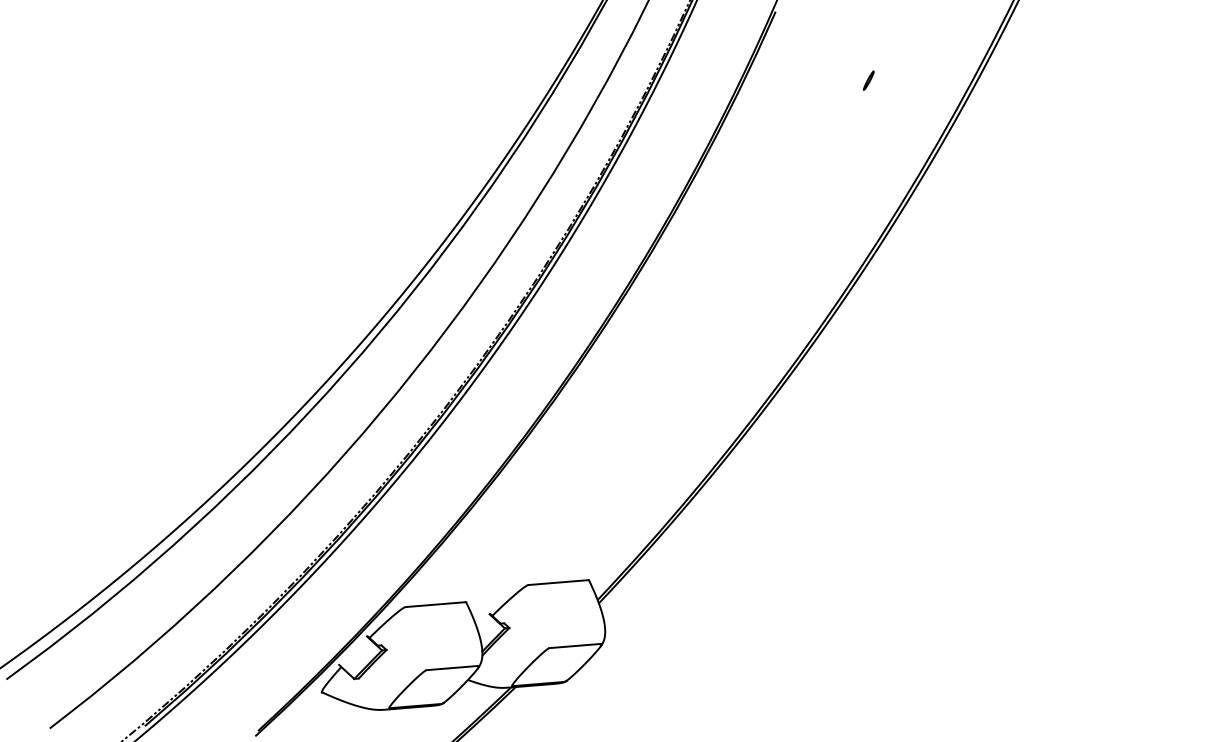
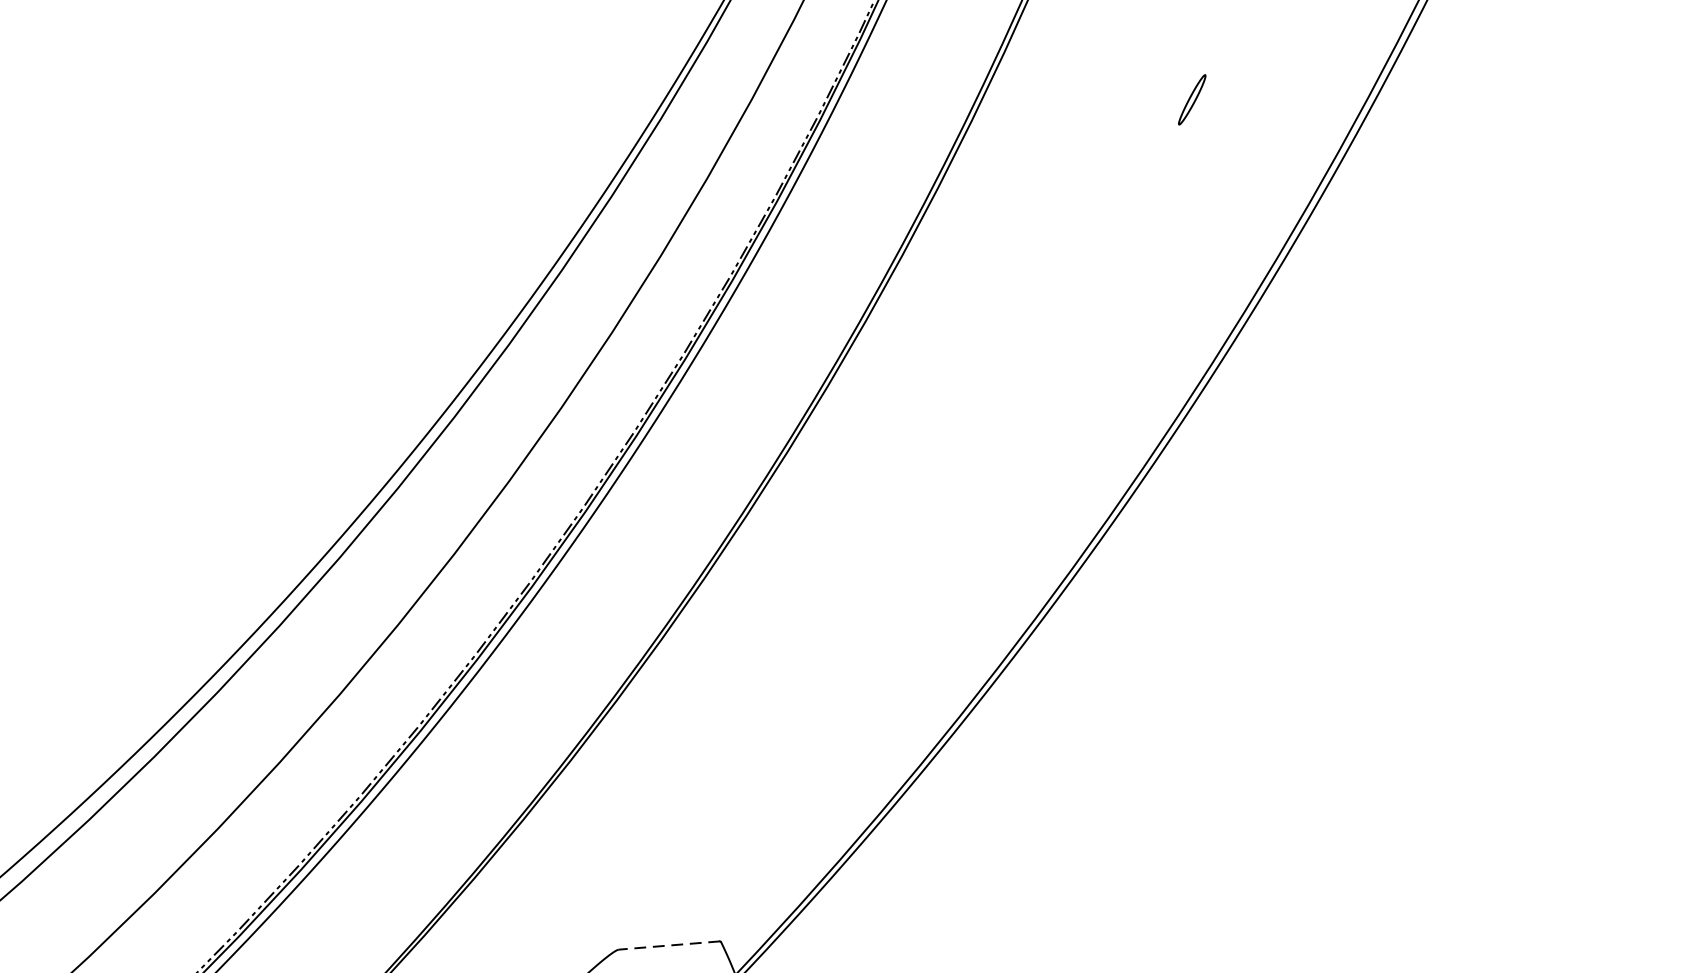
part: (868, 80) -> (1191, 99), size x1.6
line: (558, 582) -> (669, 945), solid -> dashed

